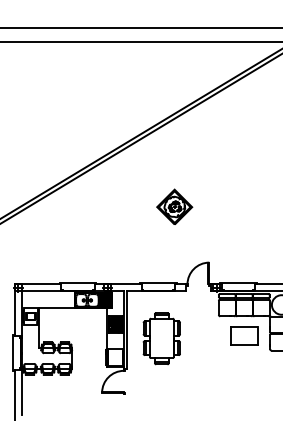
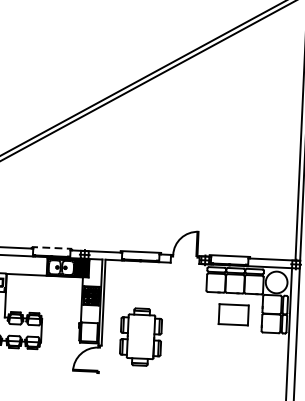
part: (174, 206) -> (162, 167), removed
line: (78, 283) -> (52, 248), solid -> dashed
part: (161, 338) -> (140, 336), moved

